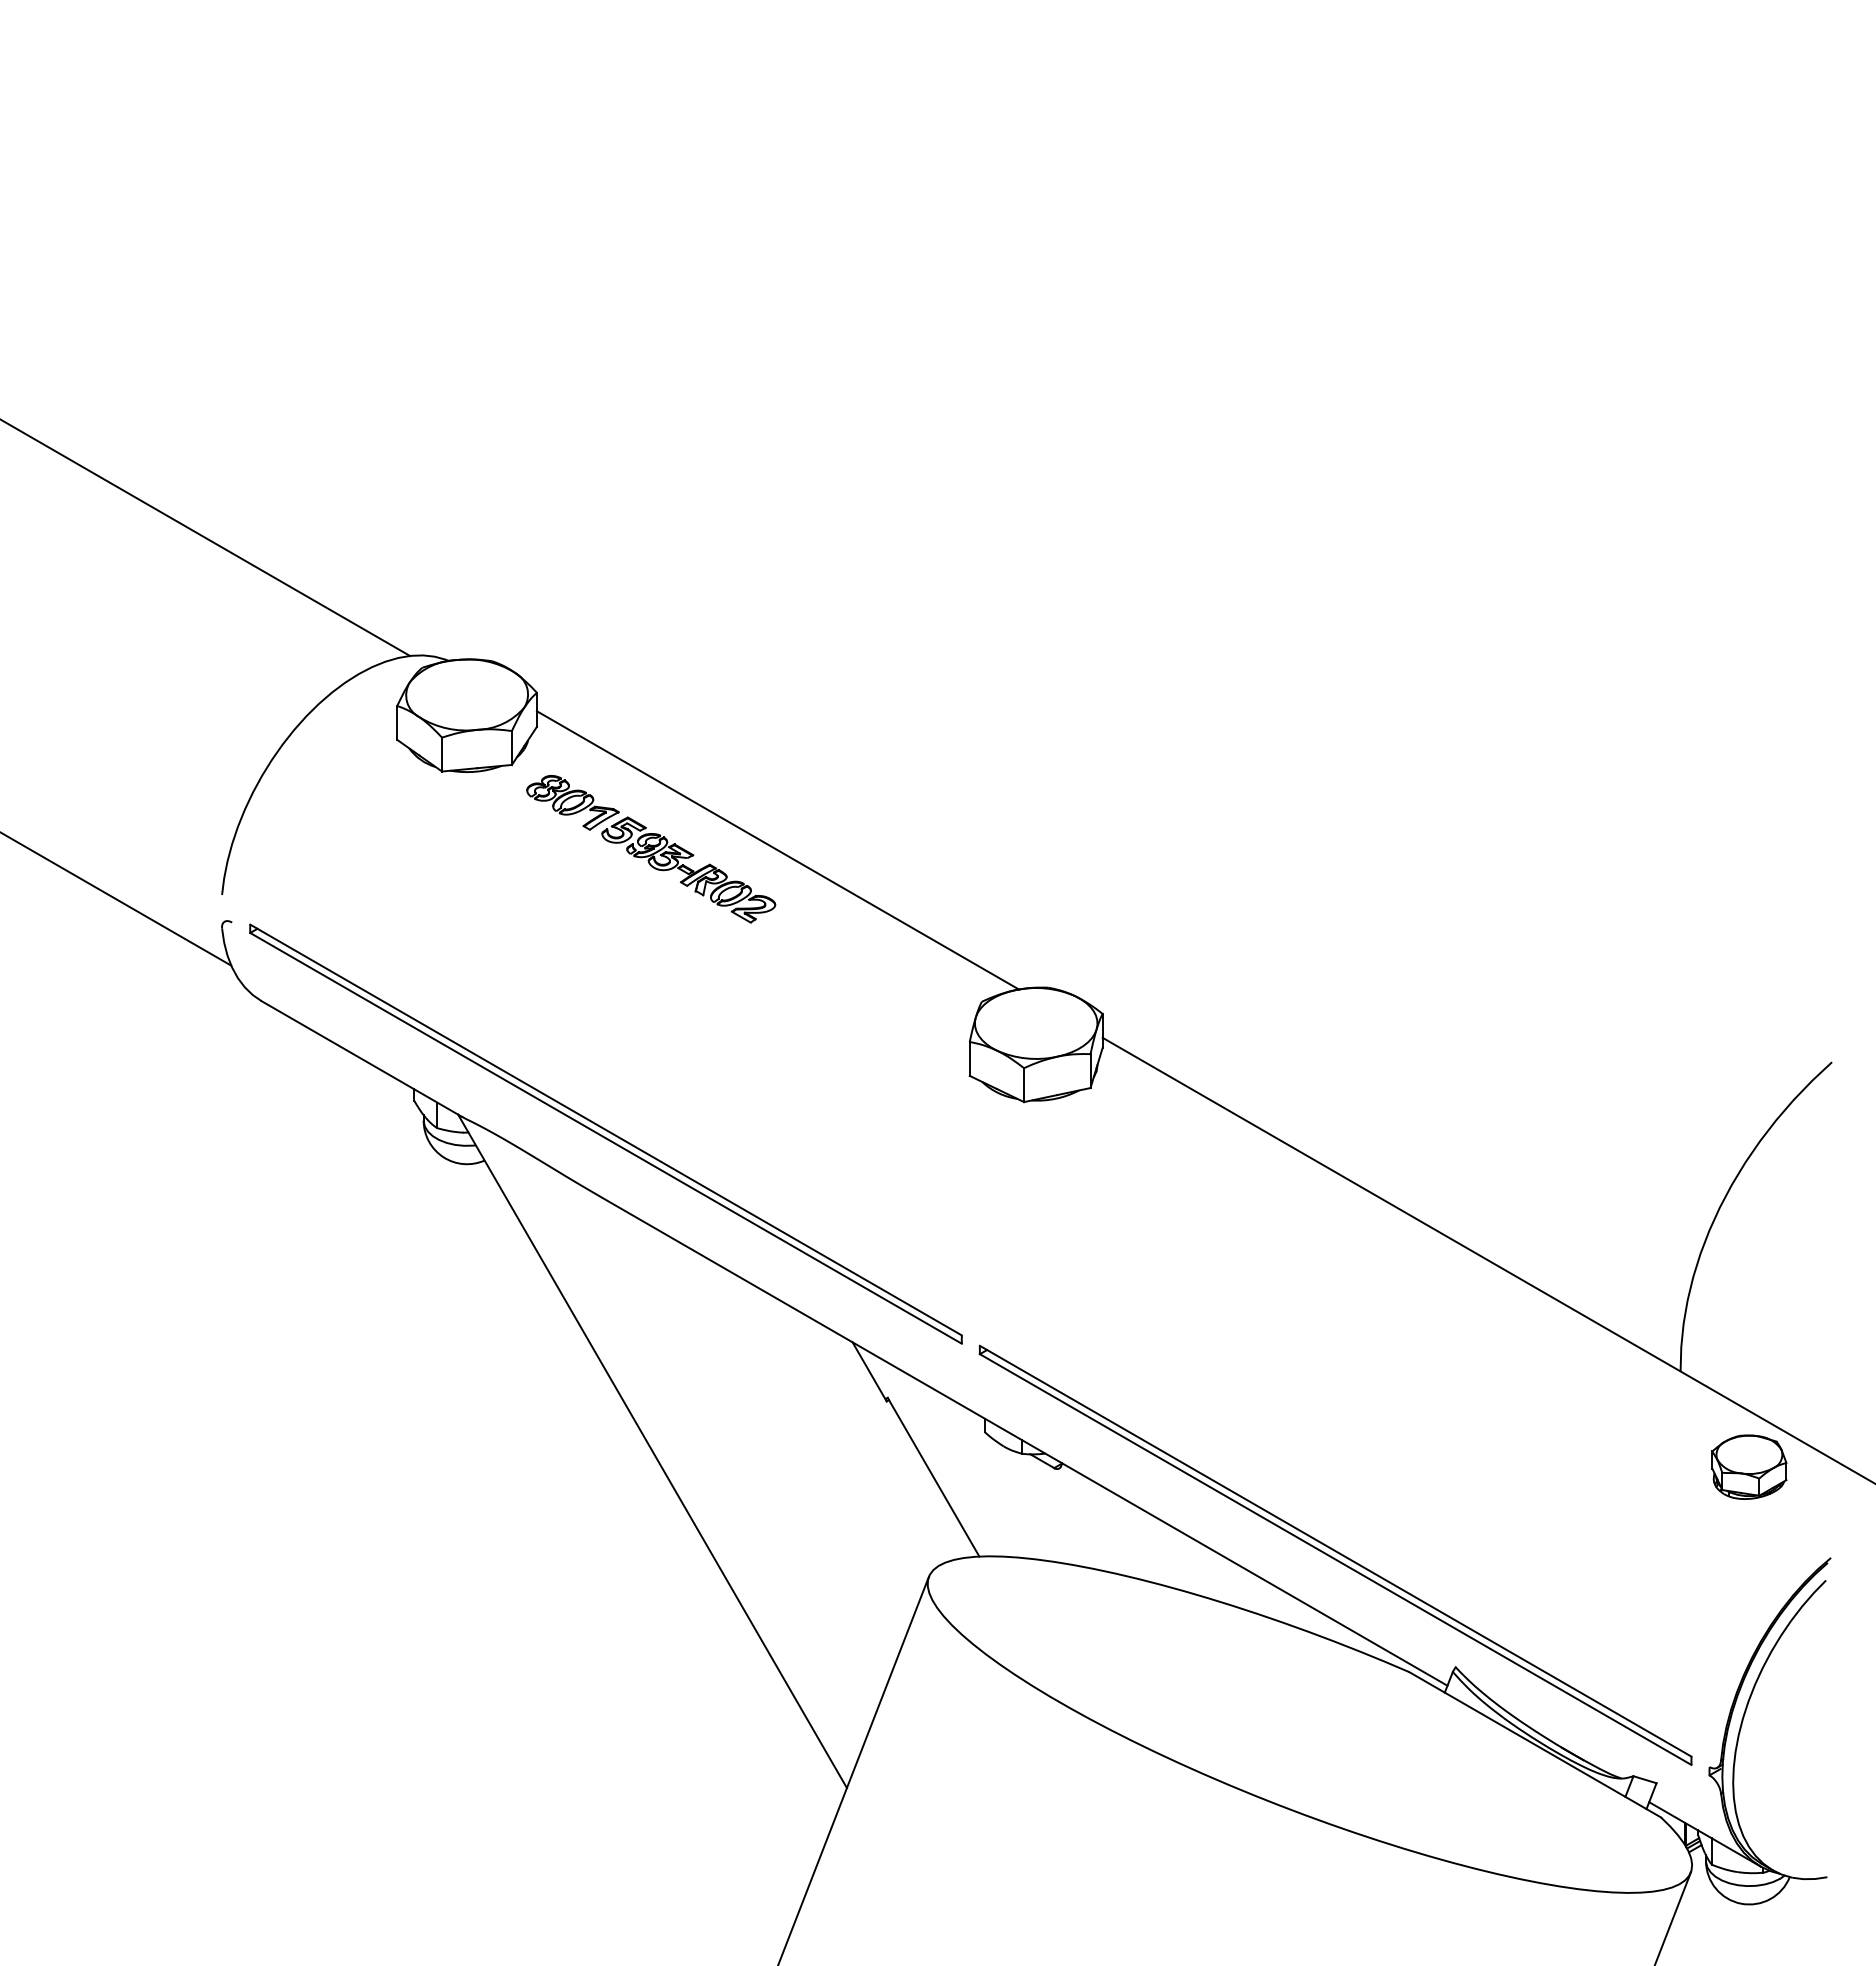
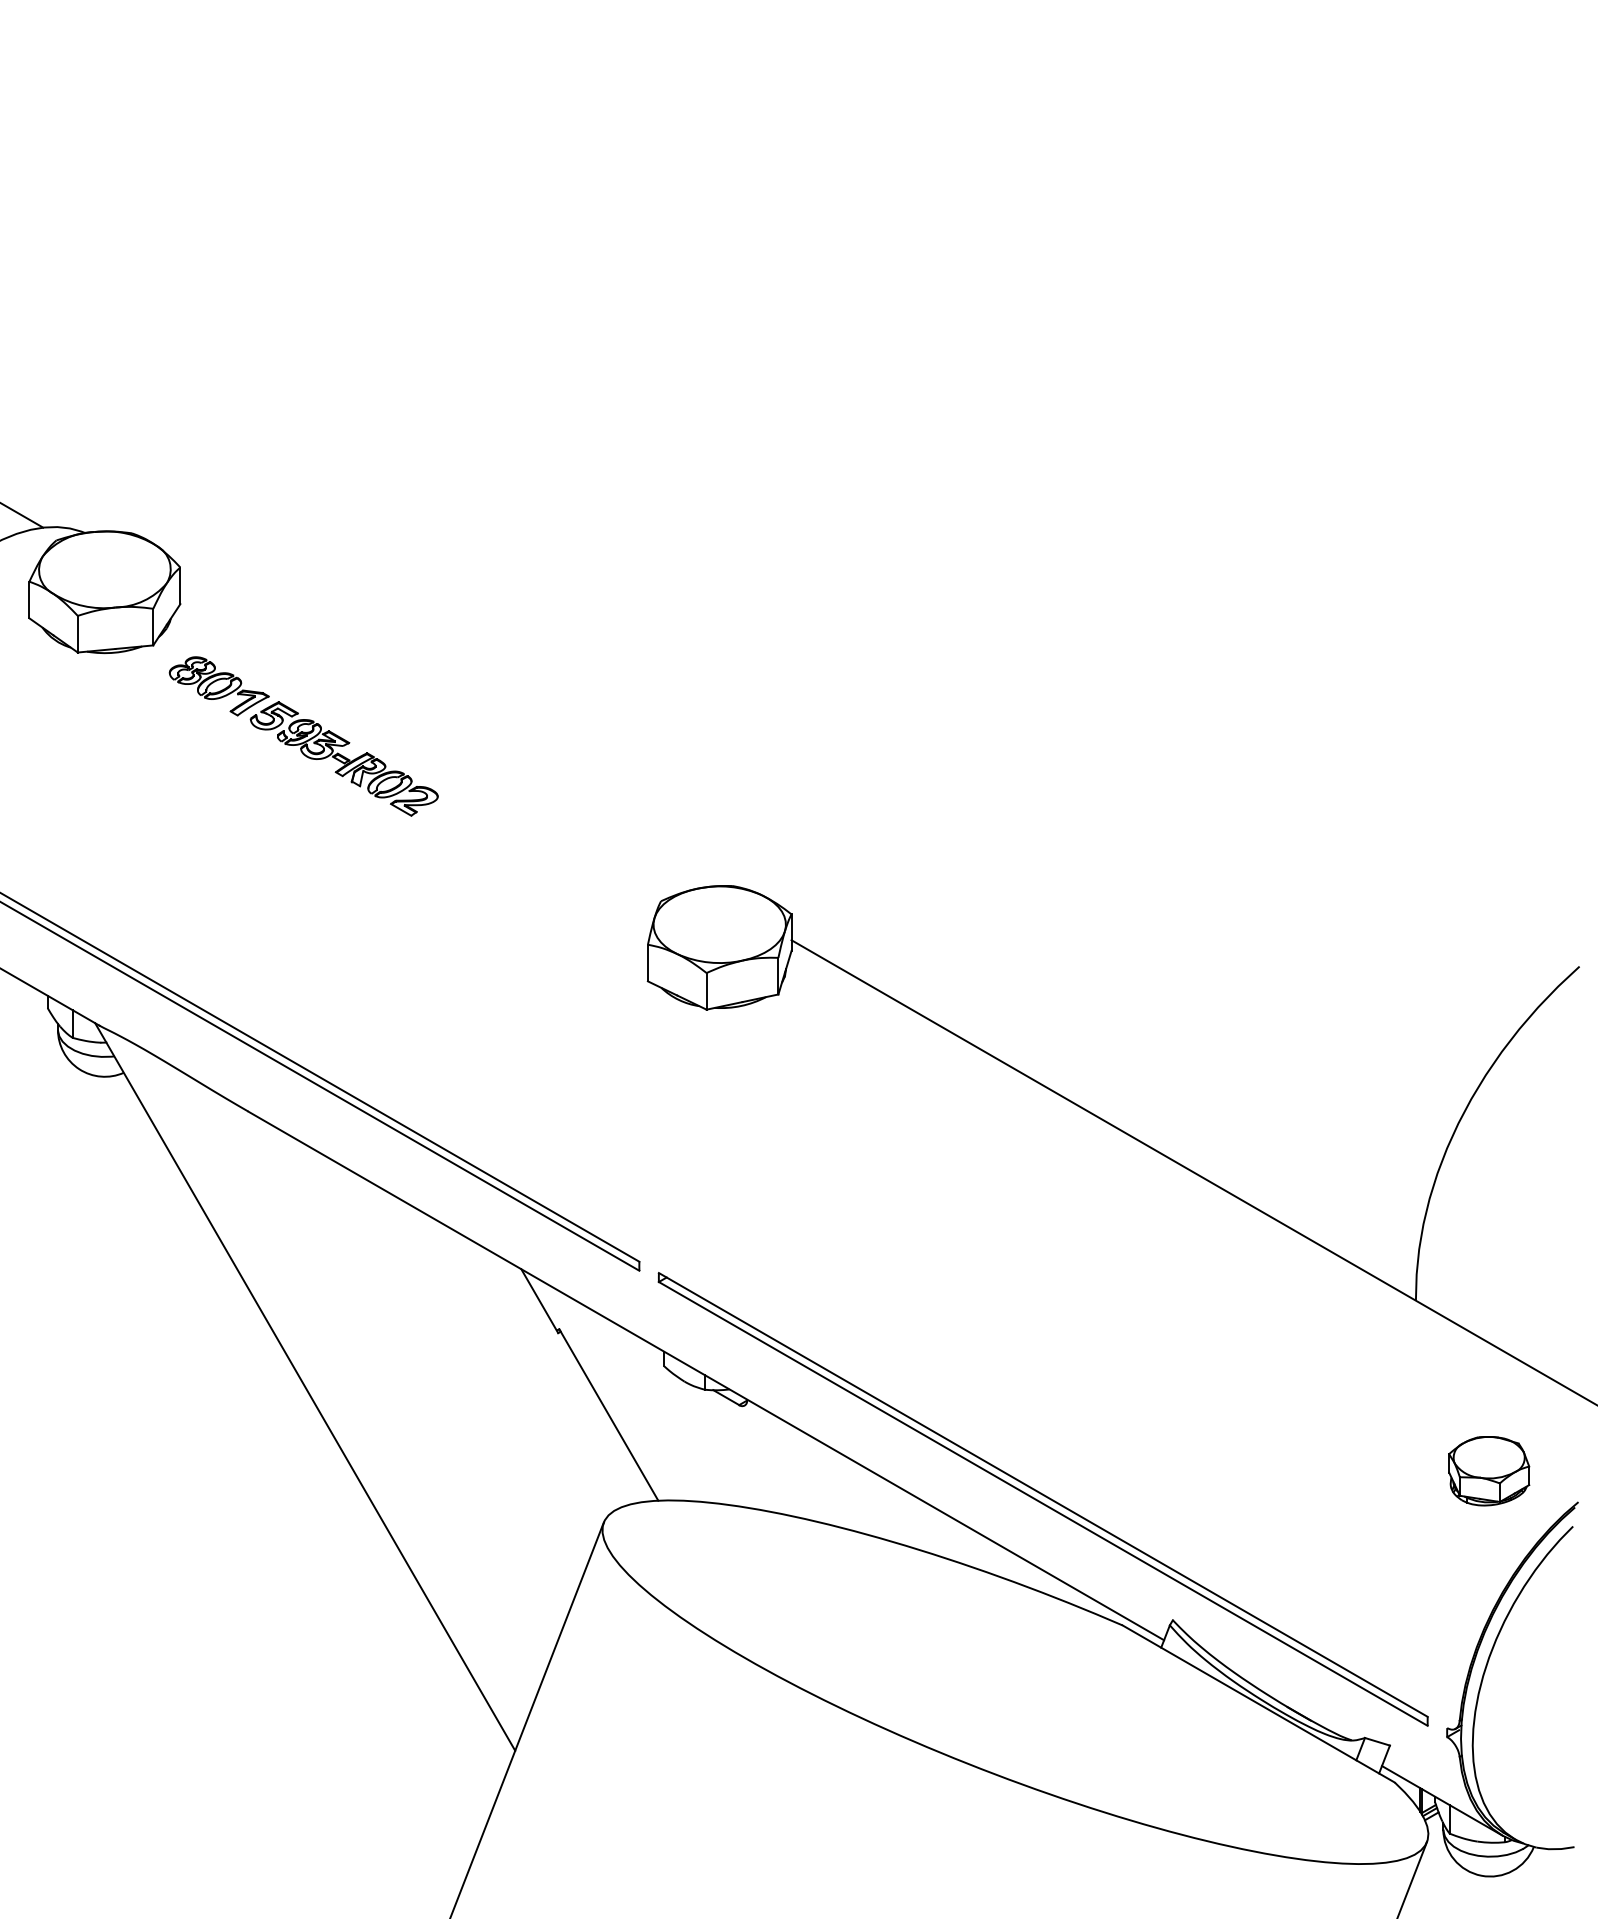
line: (777, 850) -> (440, 737), removed
part: (1749, 1466) -> (1489, 1470), moved

